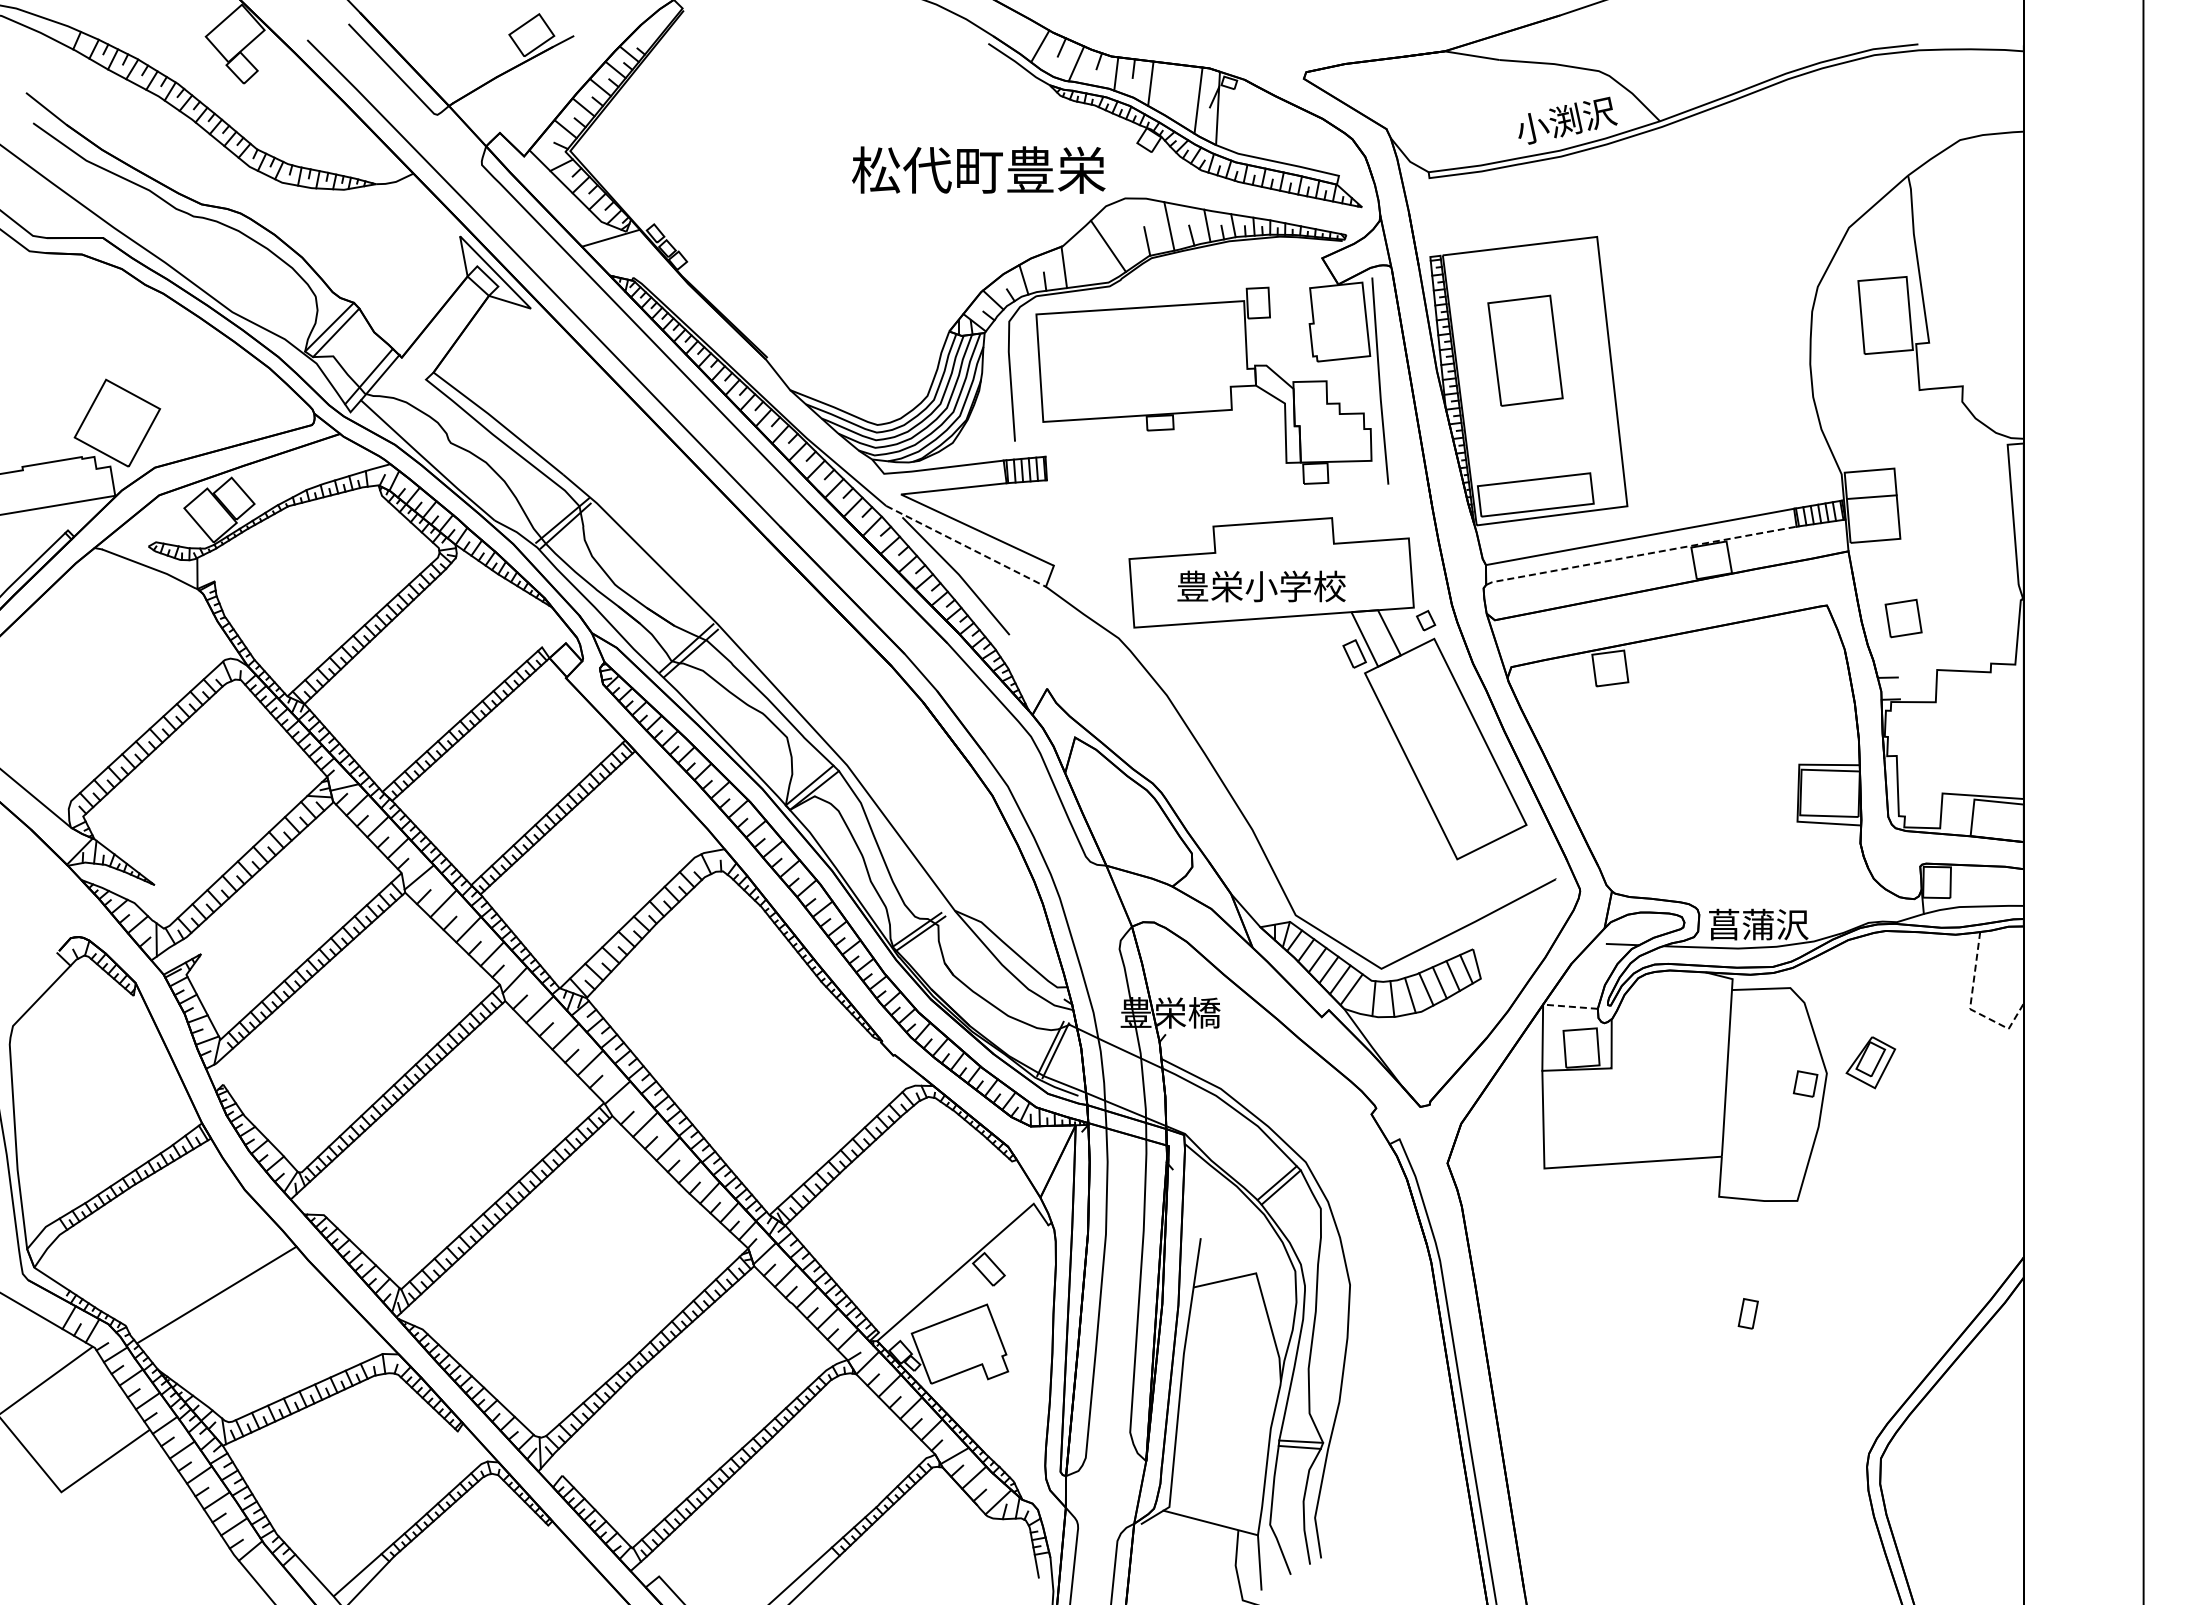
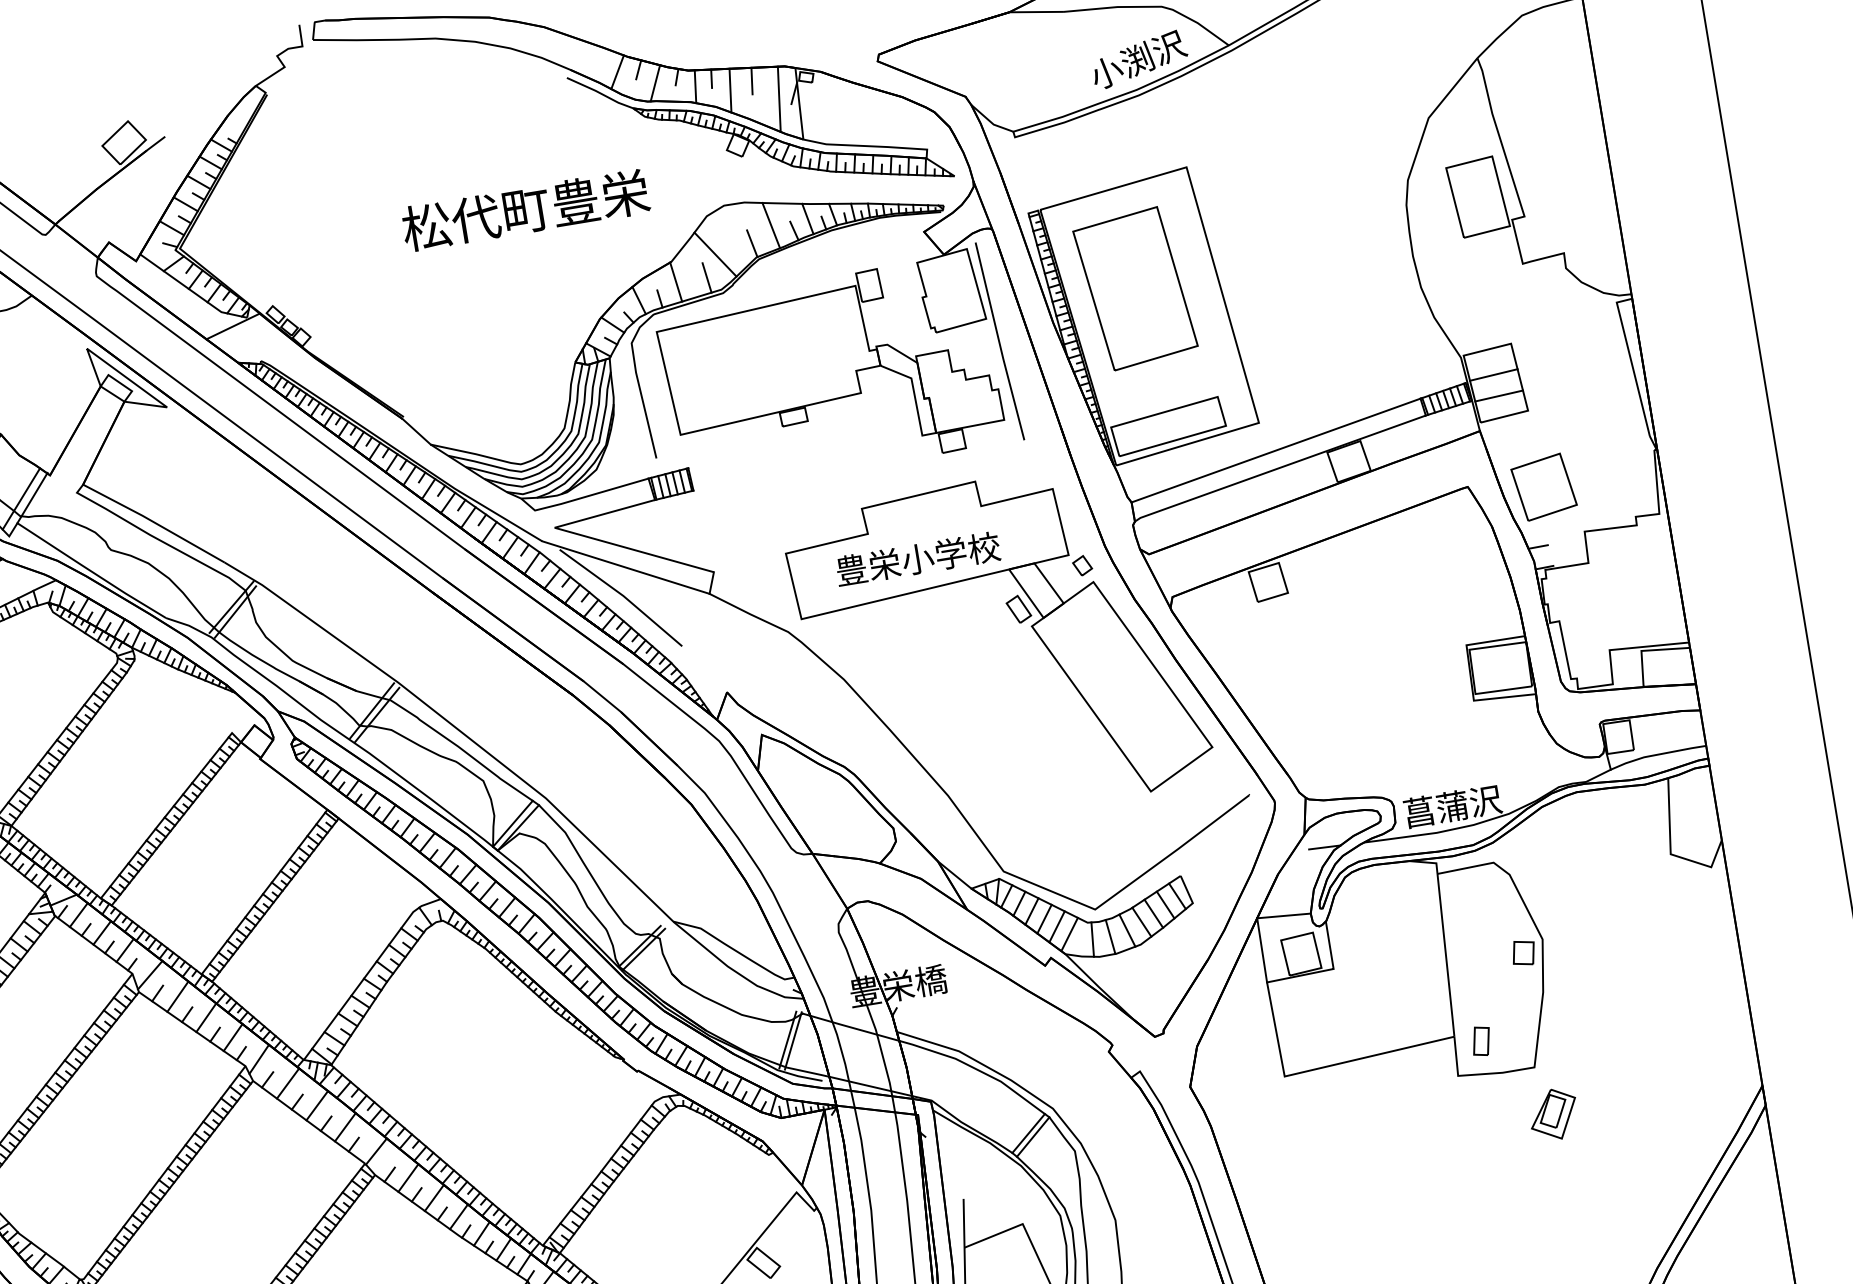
line: (1173, 77) -> (751, 80), added
text: (978, 169) -> (525, 209), moved
line: (1096, 267) -> (707, 277), added
part: (1525, 350) -> (1135, 288), size x1.43
line: (1873, 518) -> (1498, 395), added
line: (966, 546) -> (626, 567), dashed -> solid
line: (1640, 555) -> (1279, 468), dashed -> solid
part: (1903, 618) -> (1543, 487), size x1.67
line: (1569, 1006) -> (1283, 915), dashed -> solid
line: (1970, 1008) -> (1671, 853), dashed -> solid
part: (1870, 1062) -> (1553, 1114), moved
part: (1747, 1313) -> (1480, 1041), moved

